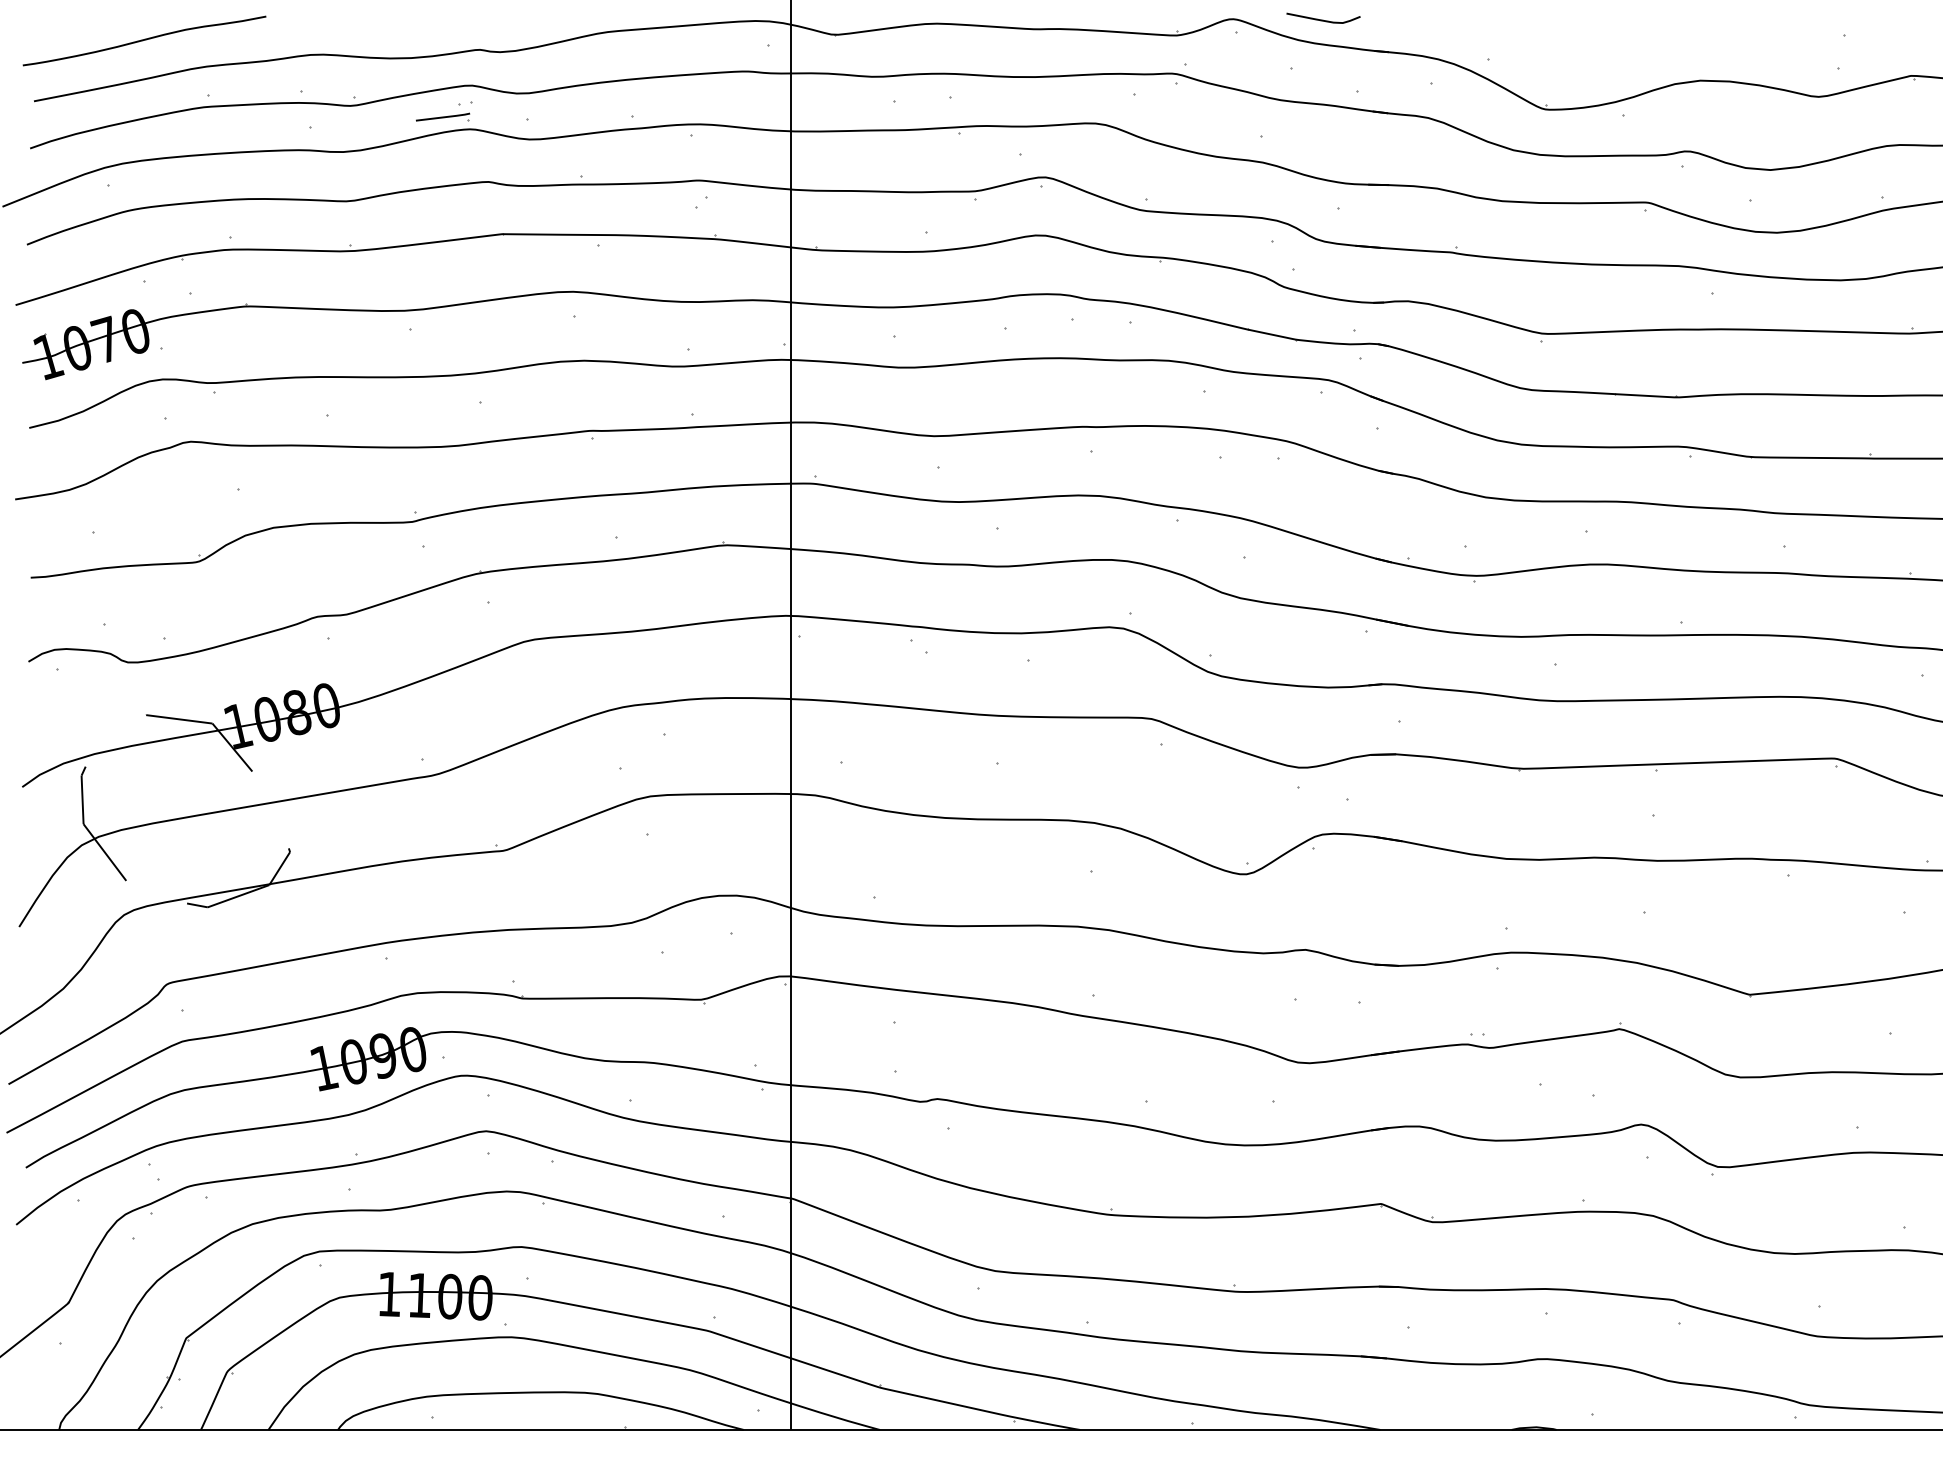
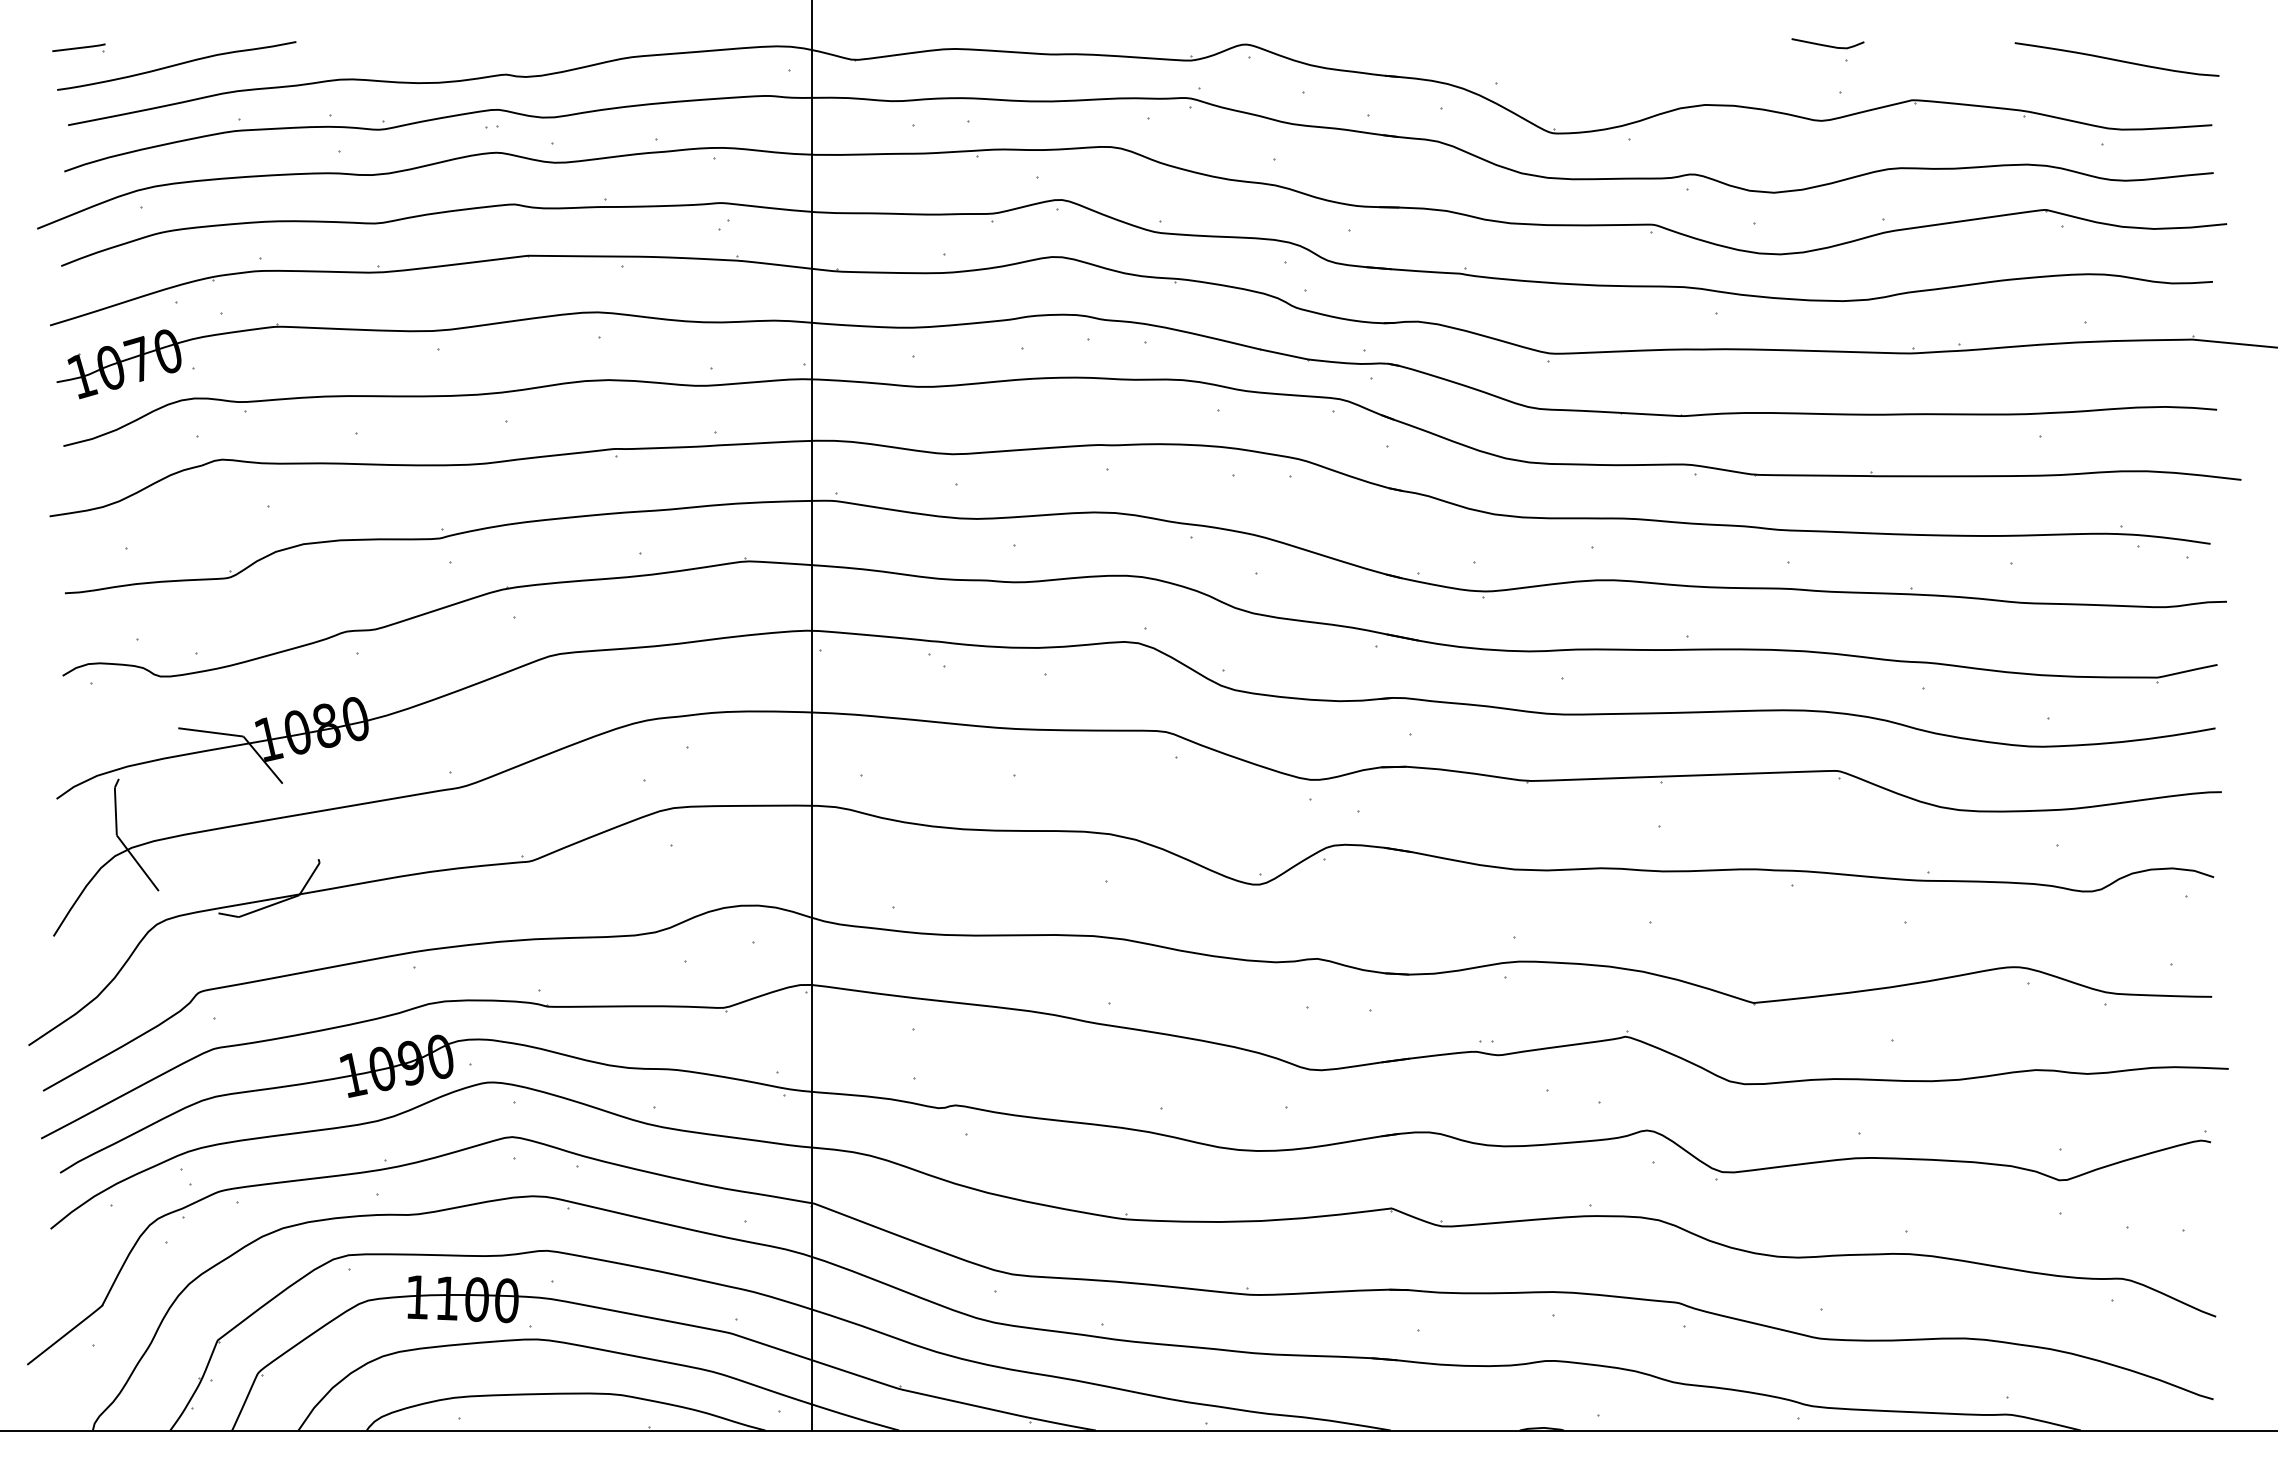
curve: (1323, 20) -> (1827, 45), moved
part: (442, 116) -> (78, 47), moved

